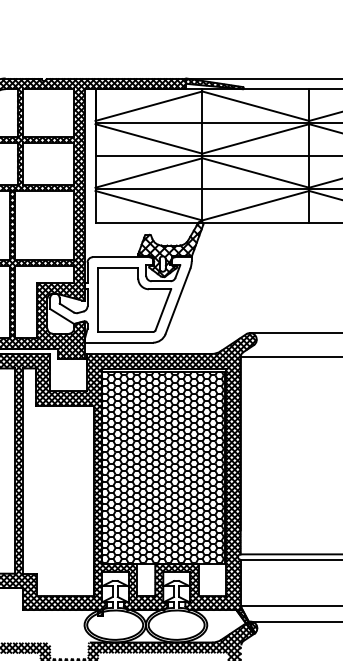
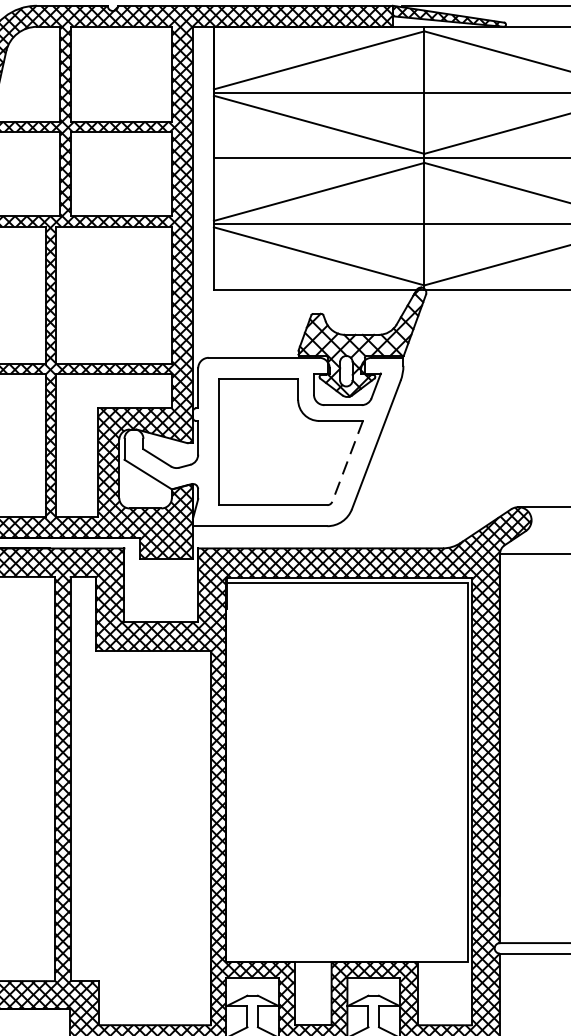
line: (163, 309) -> (347, 460), solid -> dashed
hatch: (162, 467) -> (345, 771), removed

